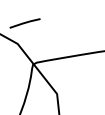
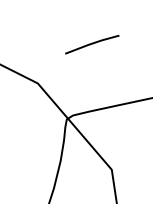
line: (24, 23) -> (91, 44), moved

